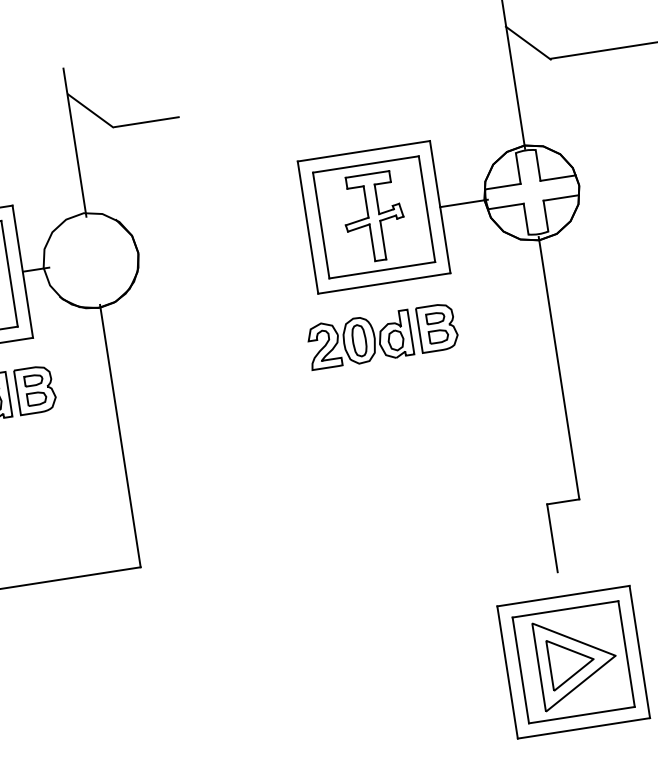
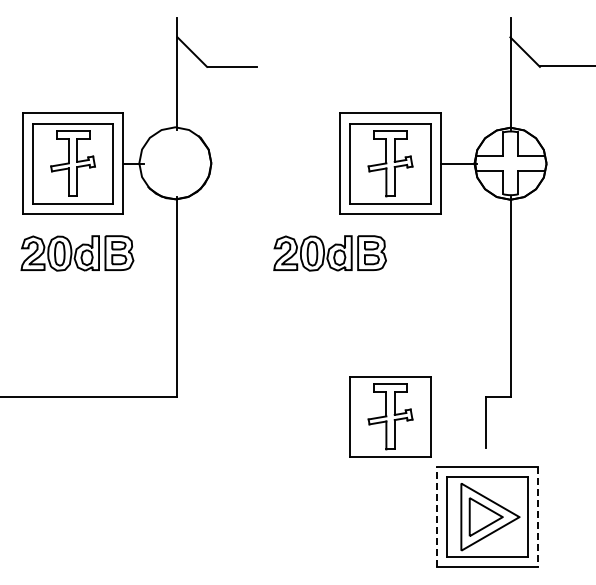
part: (381, 336) -> (329, 253), moved
part: (425, 549) -> (390, 416), added
line: (639, 652) -> (537, 517), solid -> dashed
line: (507, 671) -> (437, 516), solid -> dashed

